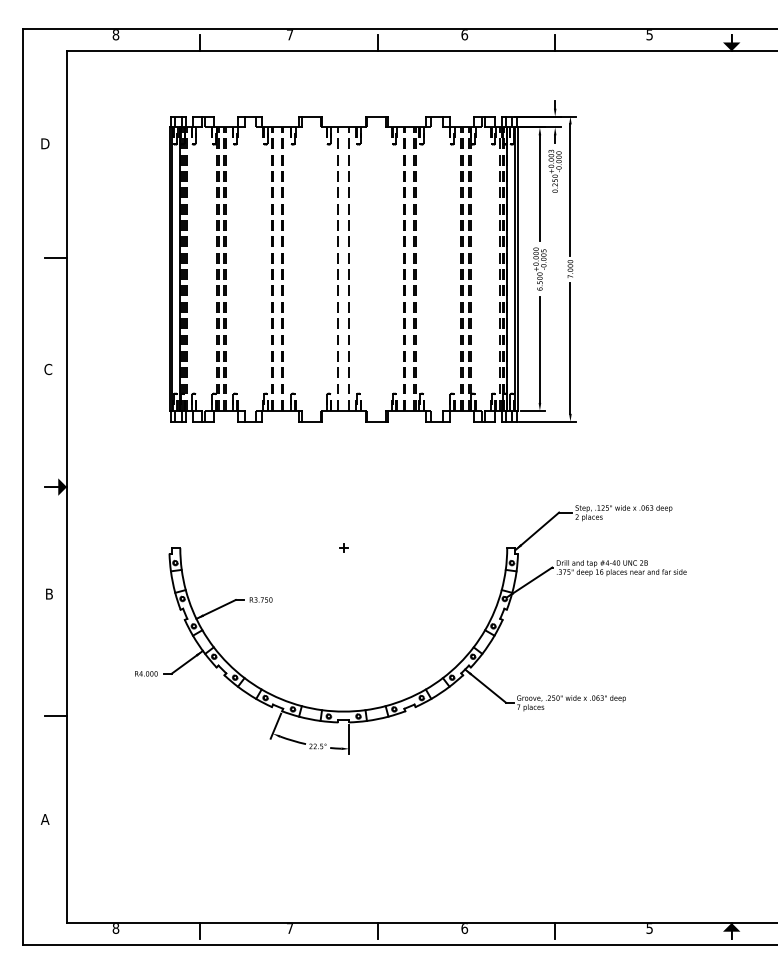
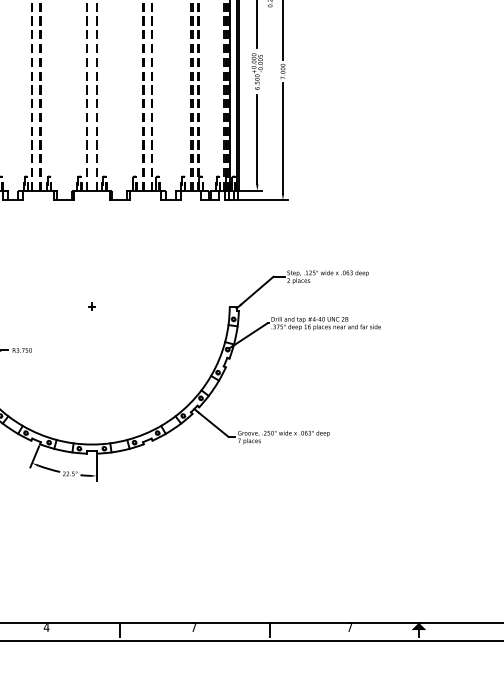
text: (289, 928) -> (46, 627), 7 -> 4
text: (464, 928) -> (193, 627), 6 -> 7
text: (649, 928) -> (349, 627), 5 -> 7

